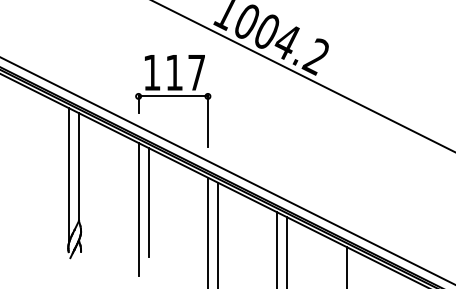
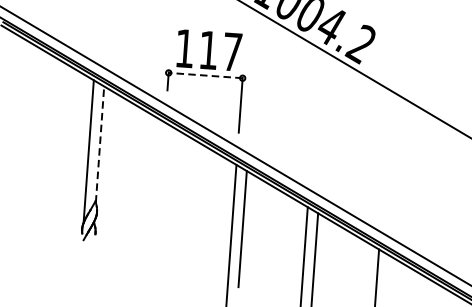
line: (173, 96) -> (205, 75), solid -> dashed
line: (79, 167) -> (100, 144), solid -> dashed
line: (148, 202) -> (171, 186), removed
line: (138, 209) -> (159, 193), removed

